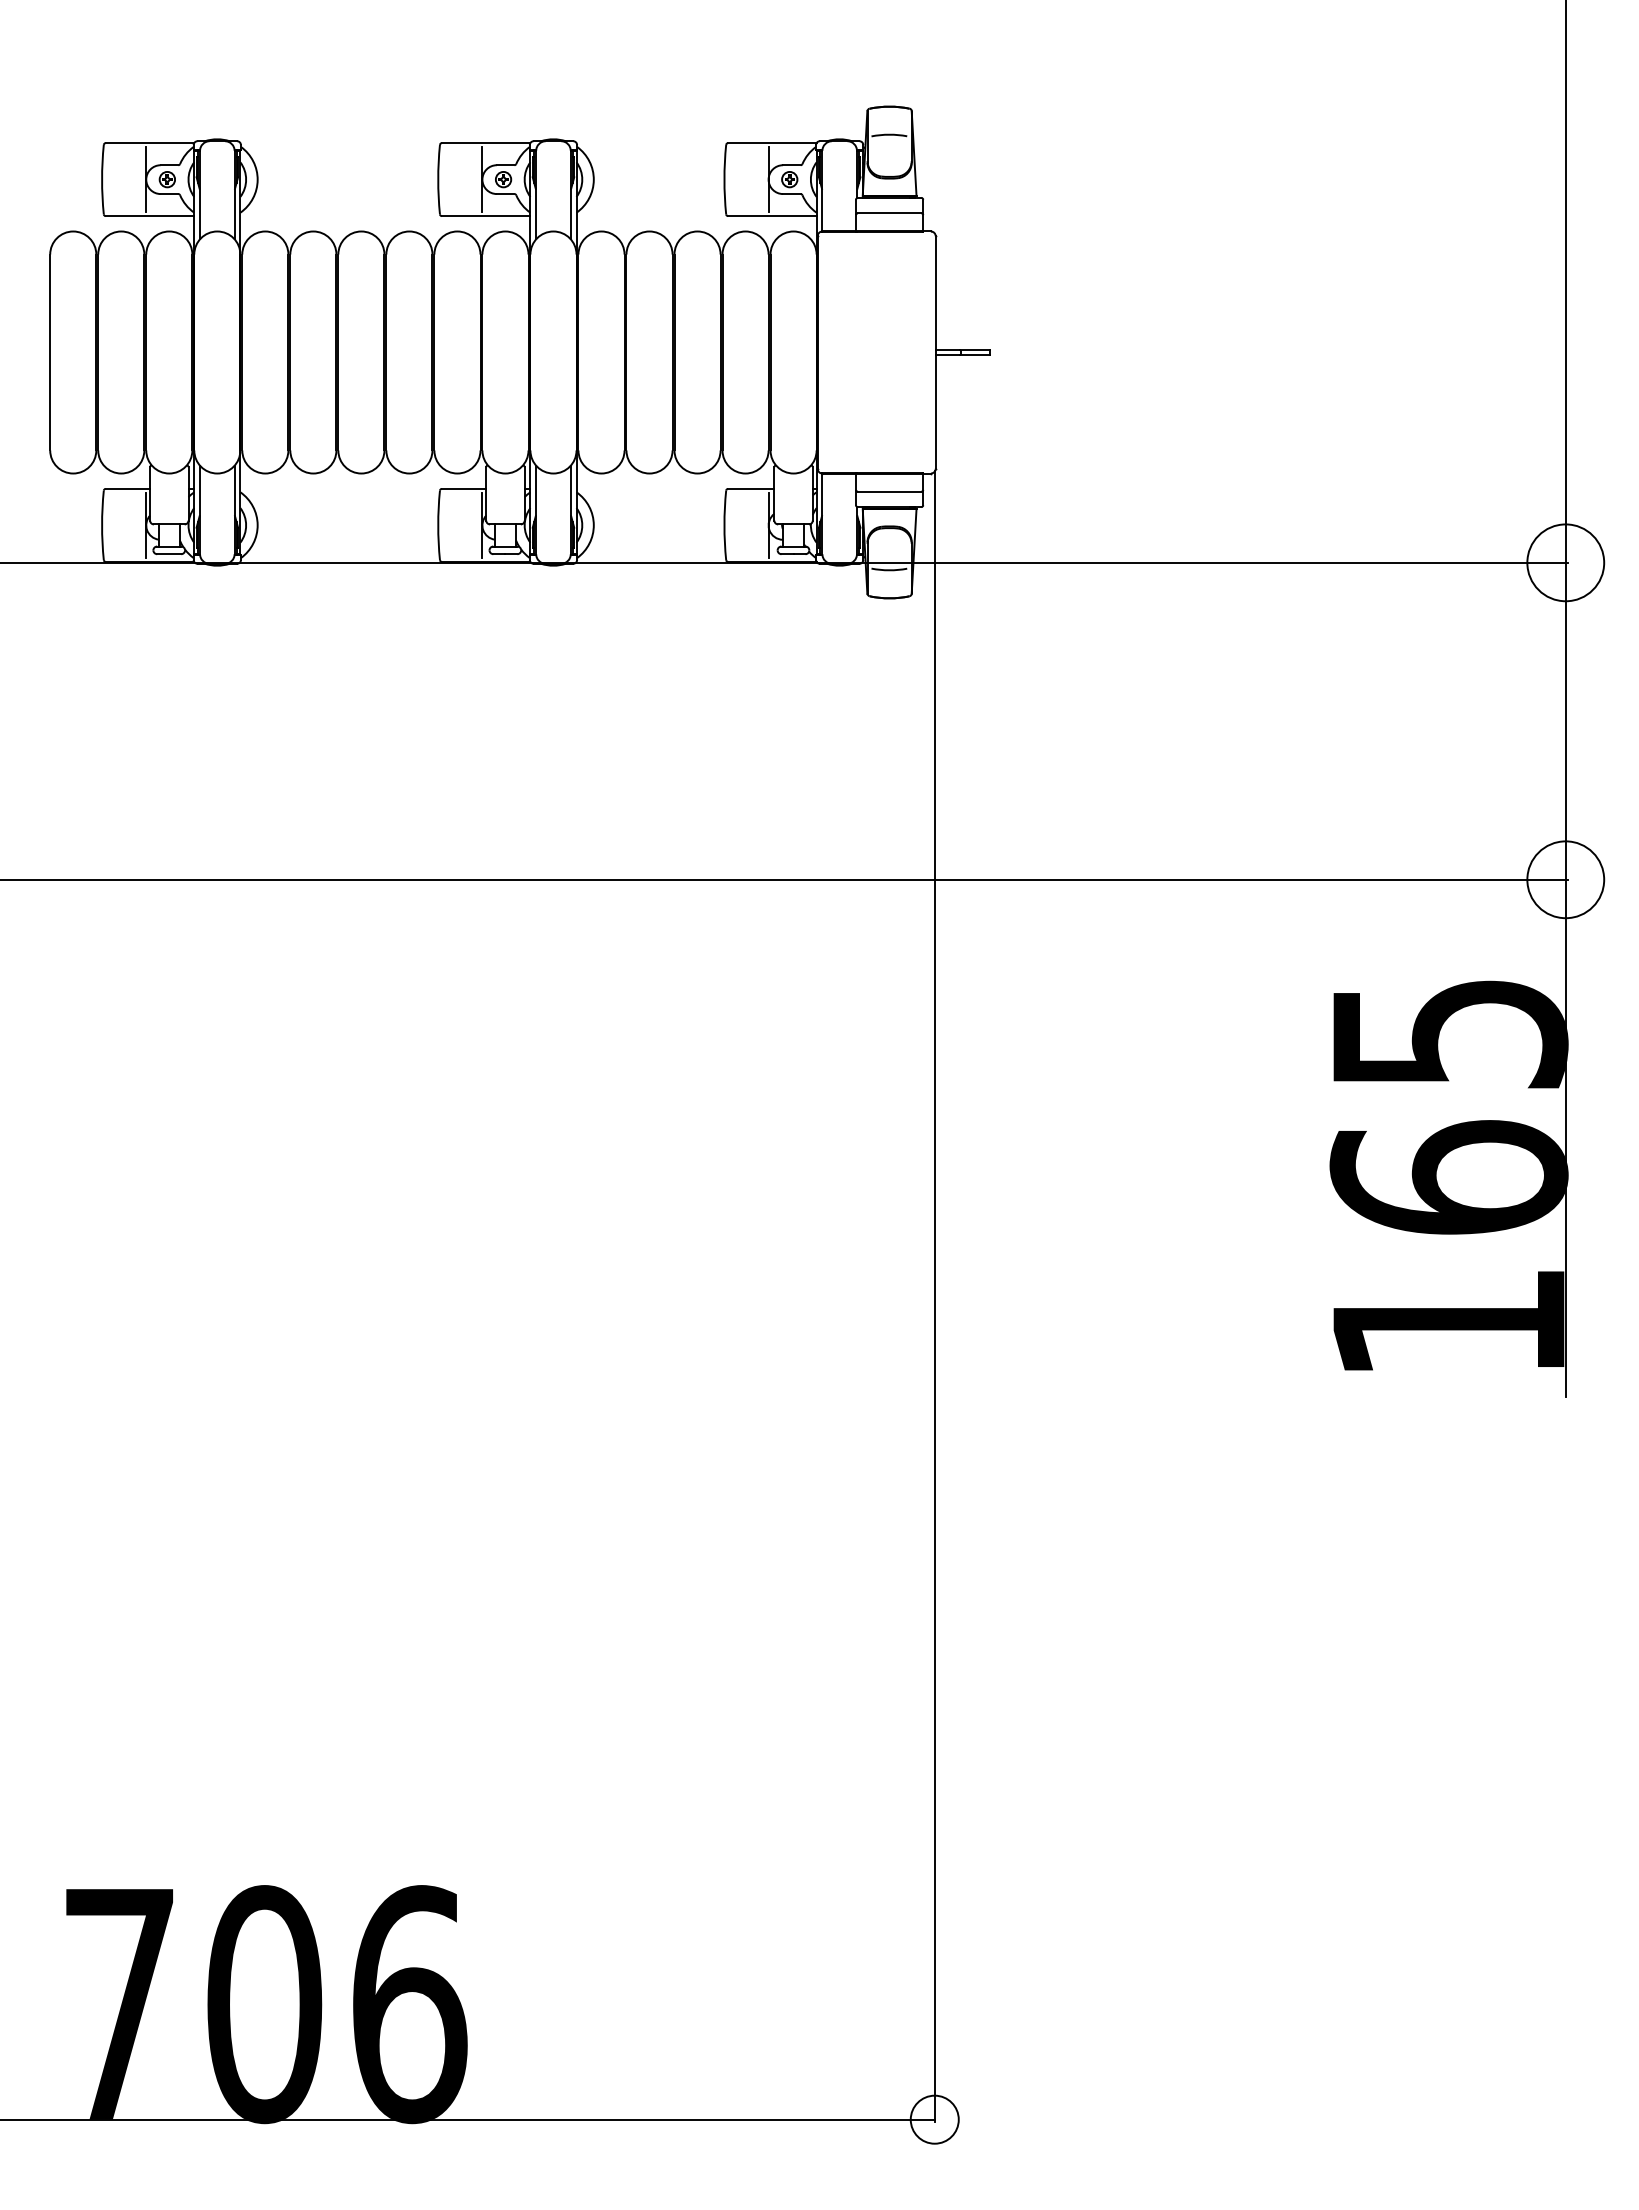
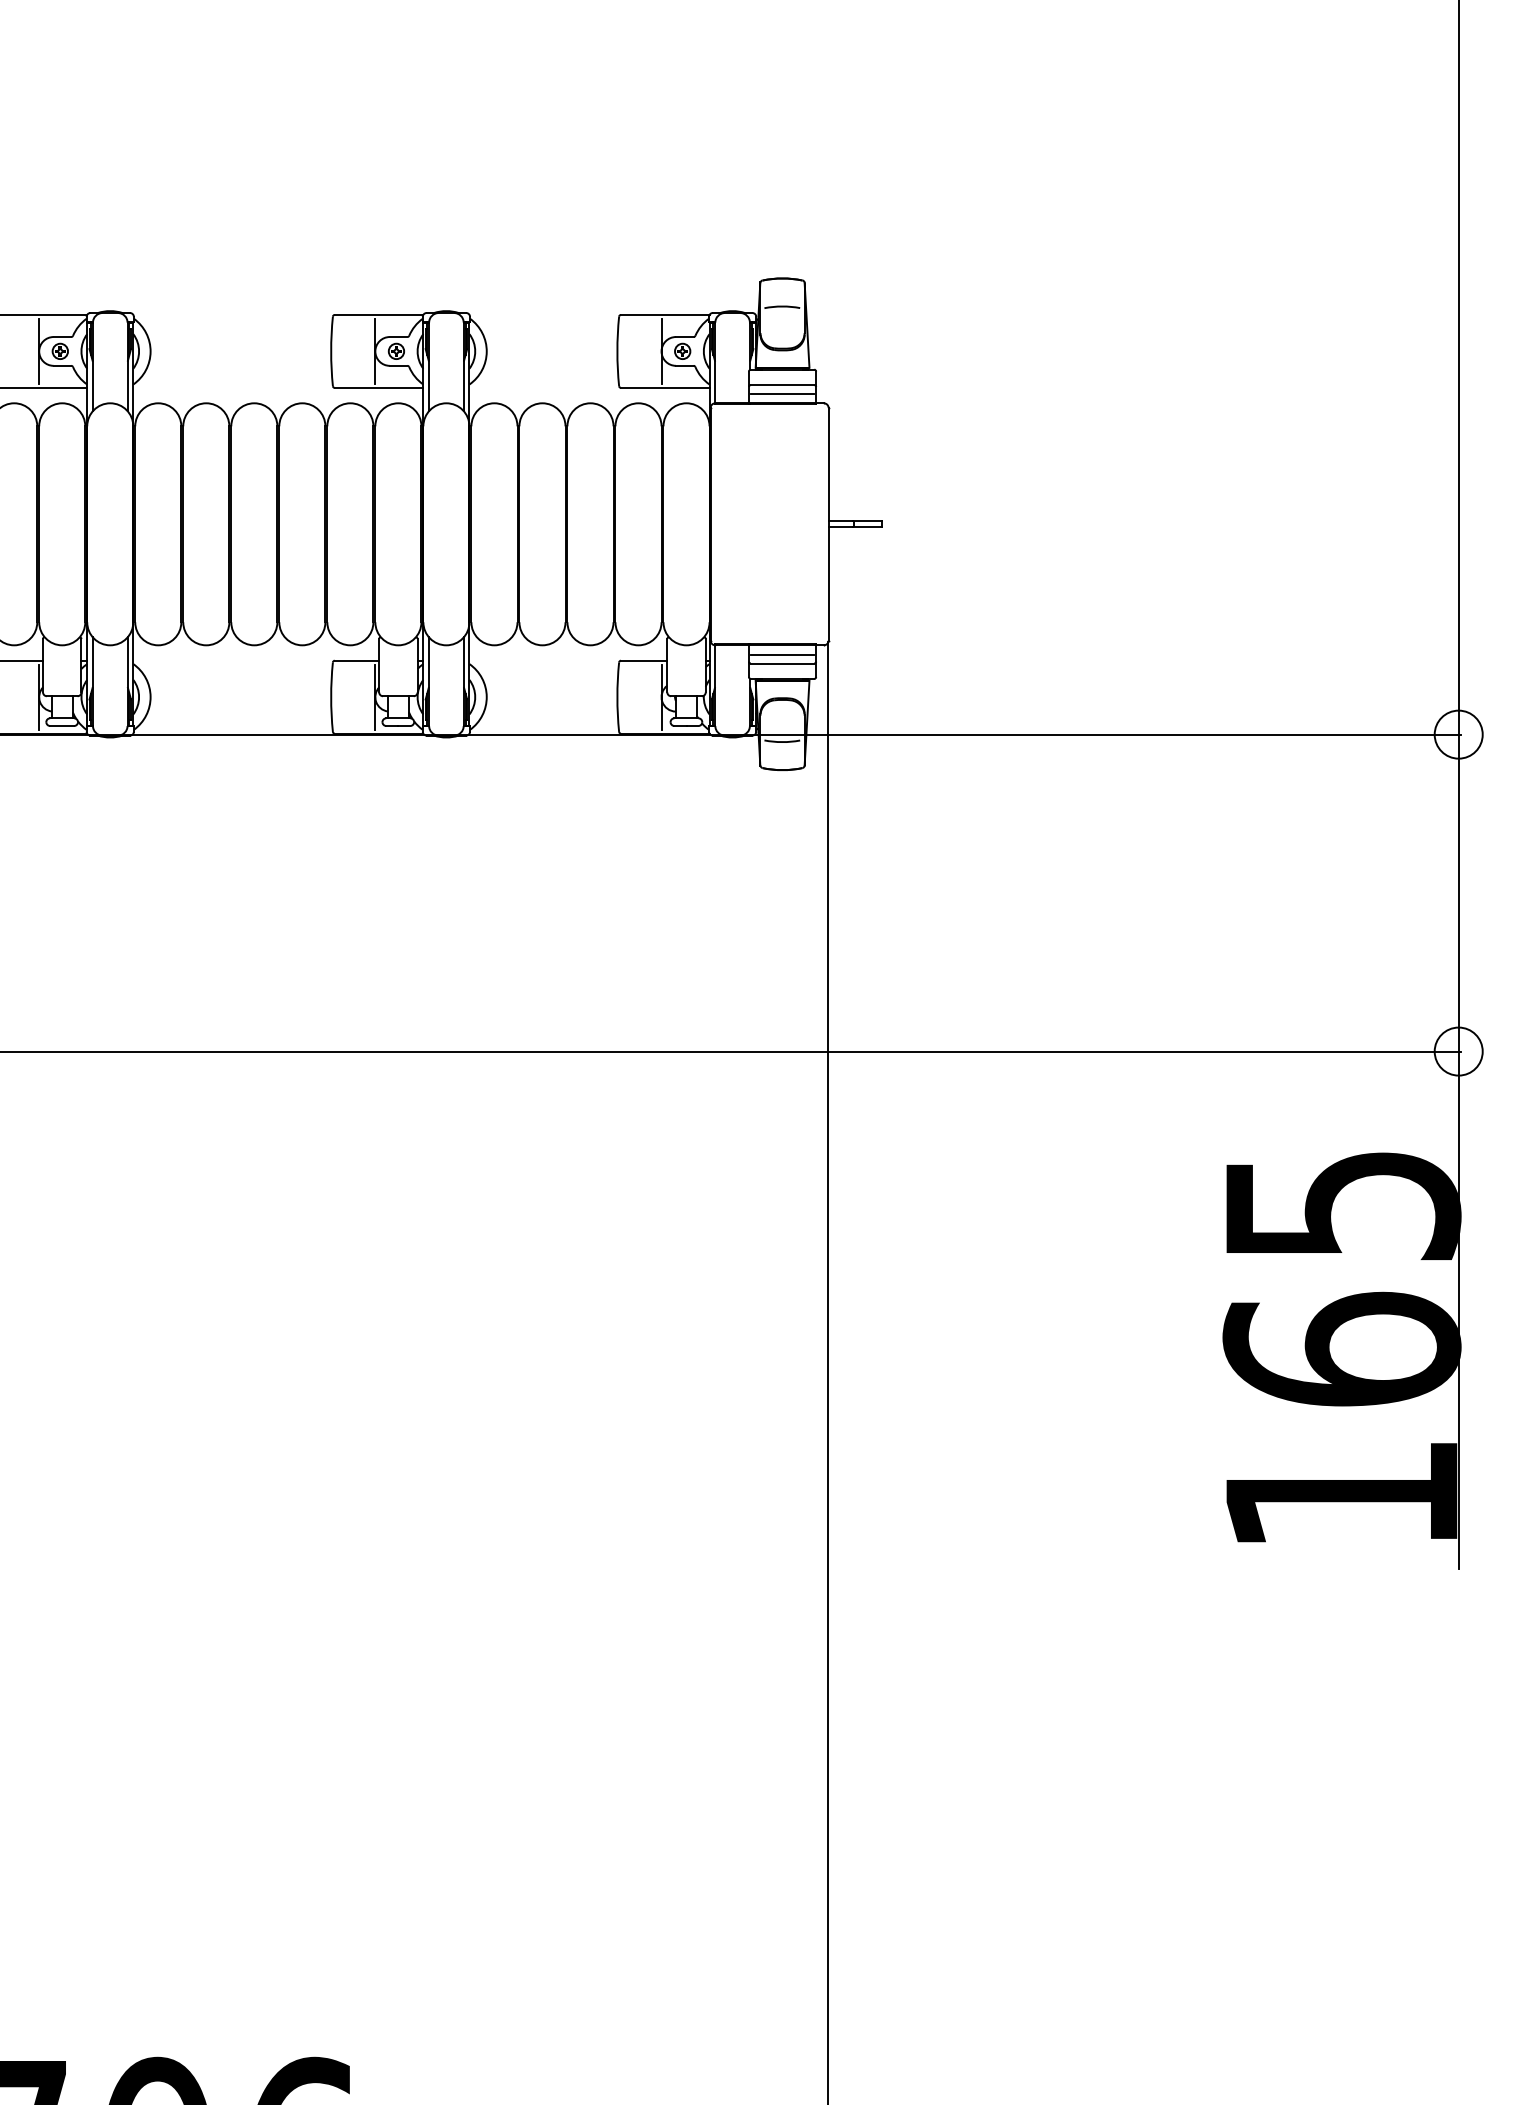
line: (889, 221) -> (782, 393), added
line: (889, 483) -> (782, 655), added
circle: (1565, 562) -> (1458, 734), size x0.62
circle: (1565, 879) -> (1458, 1051), size x0.62

